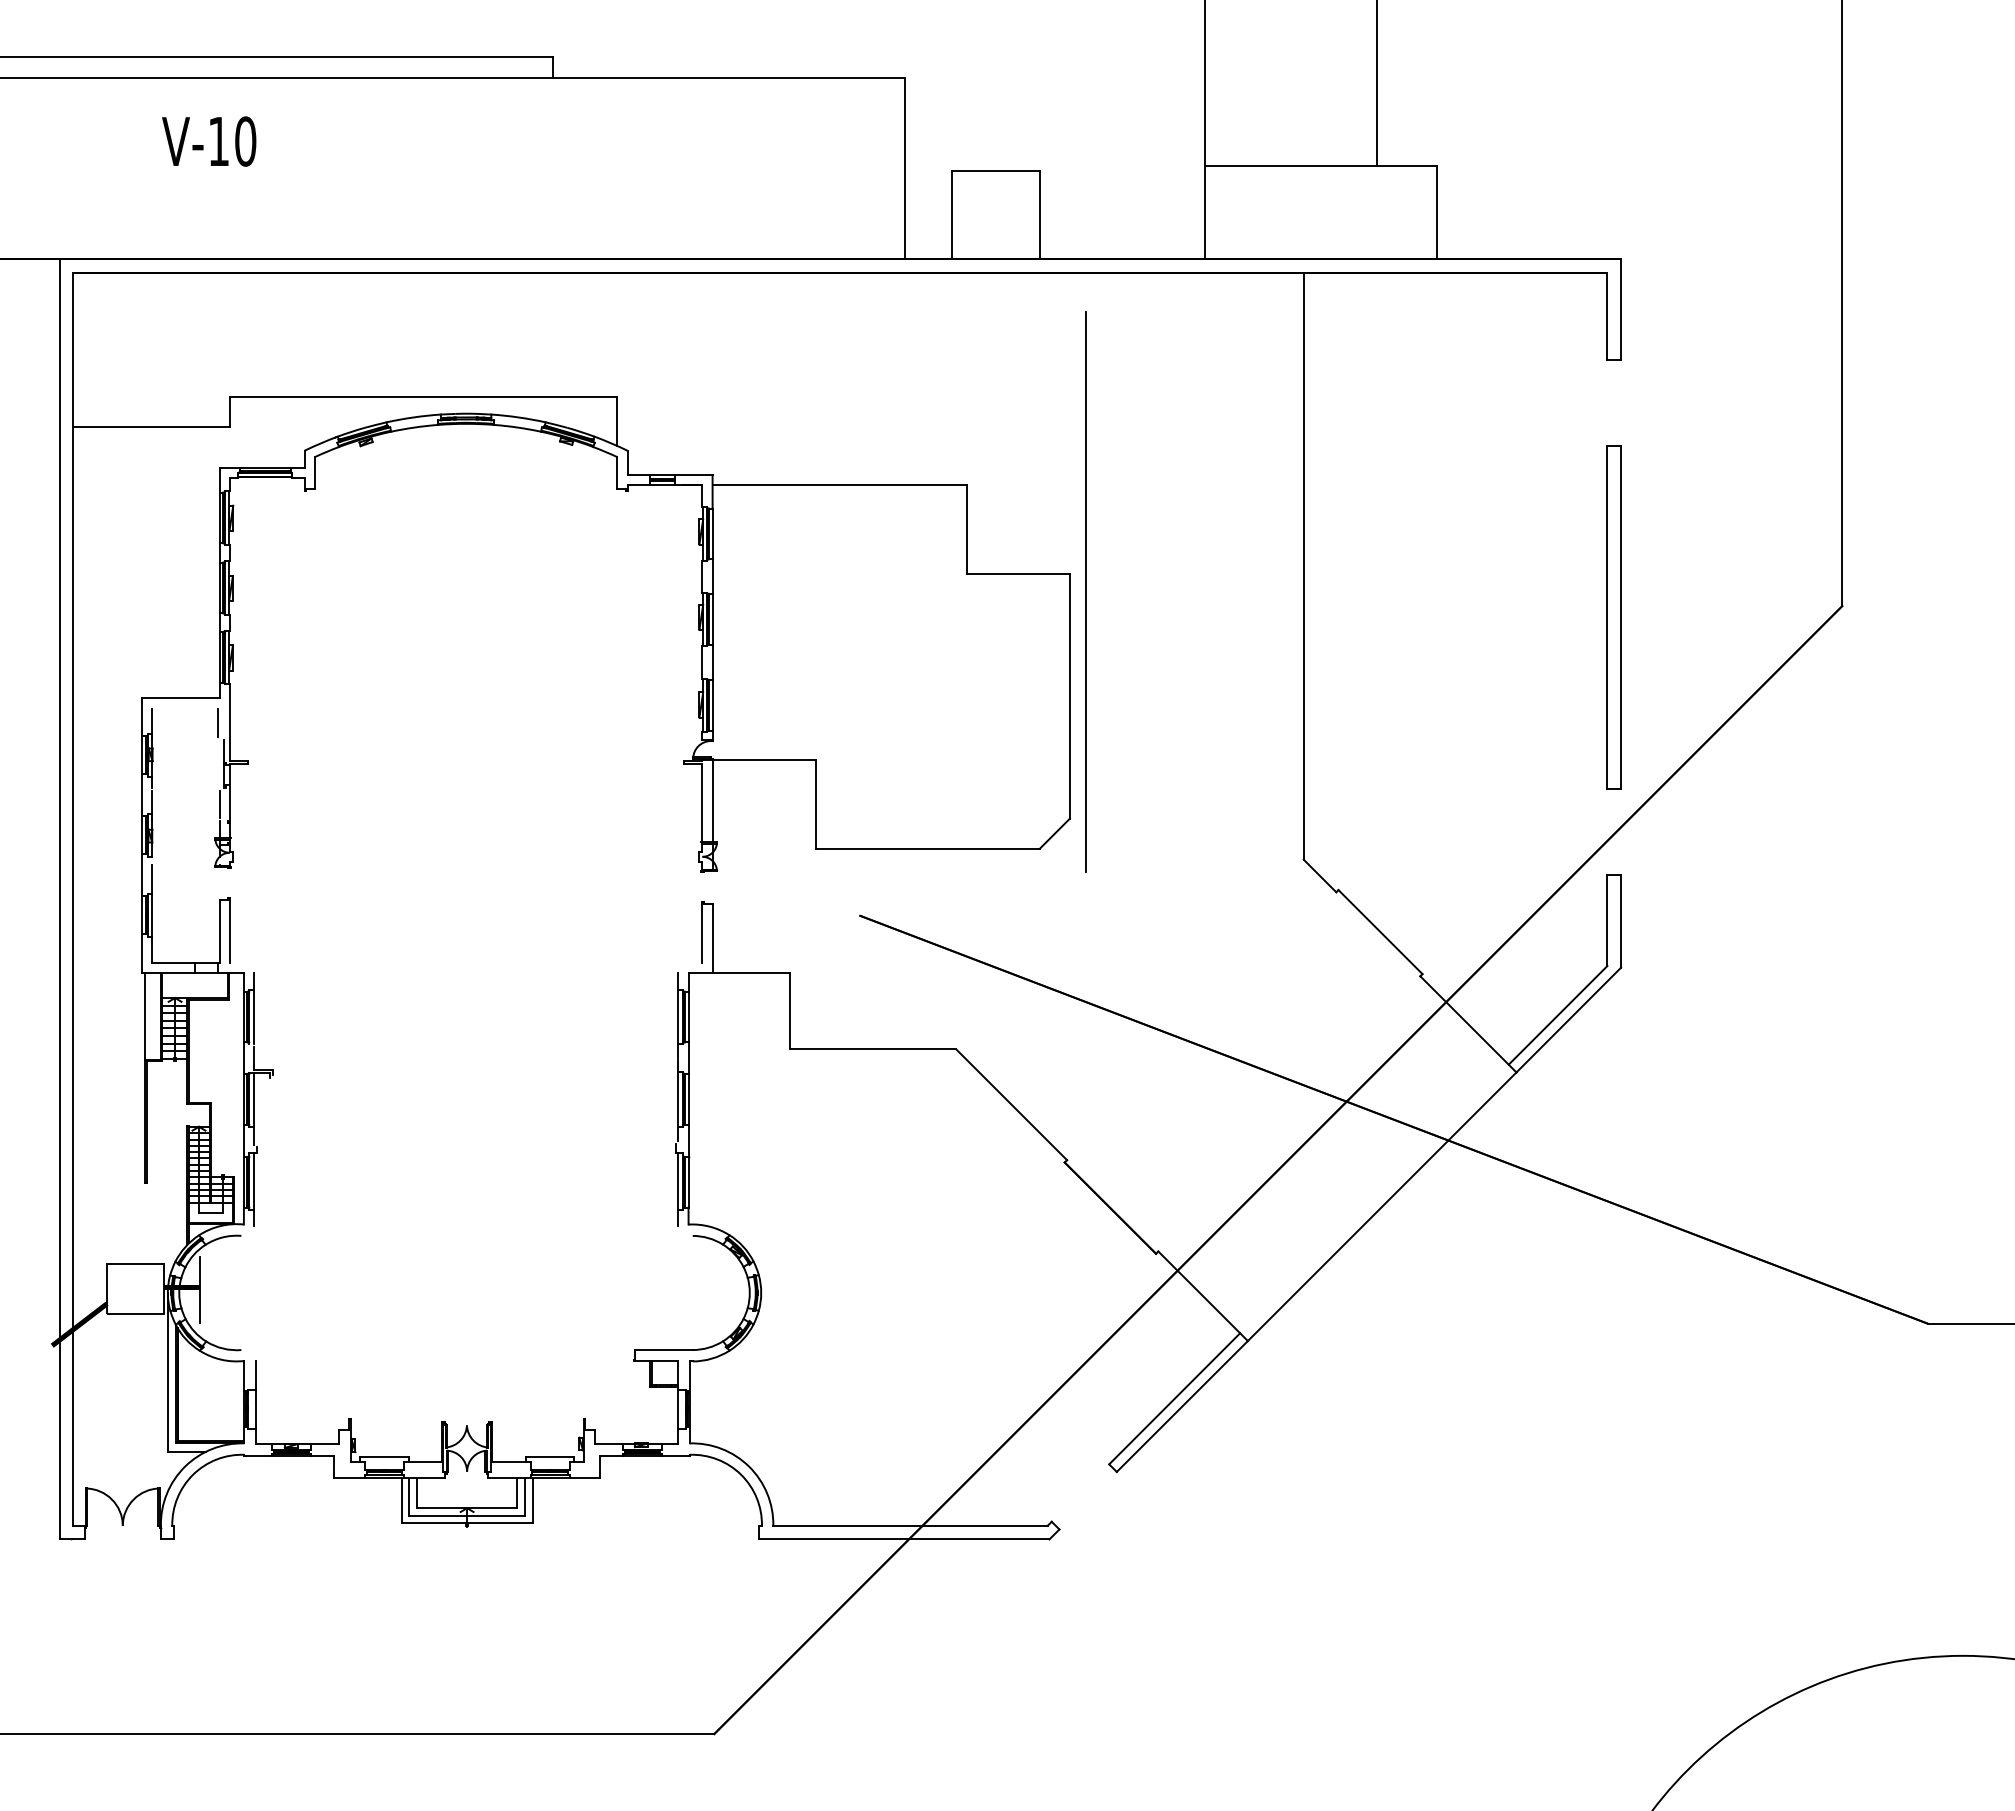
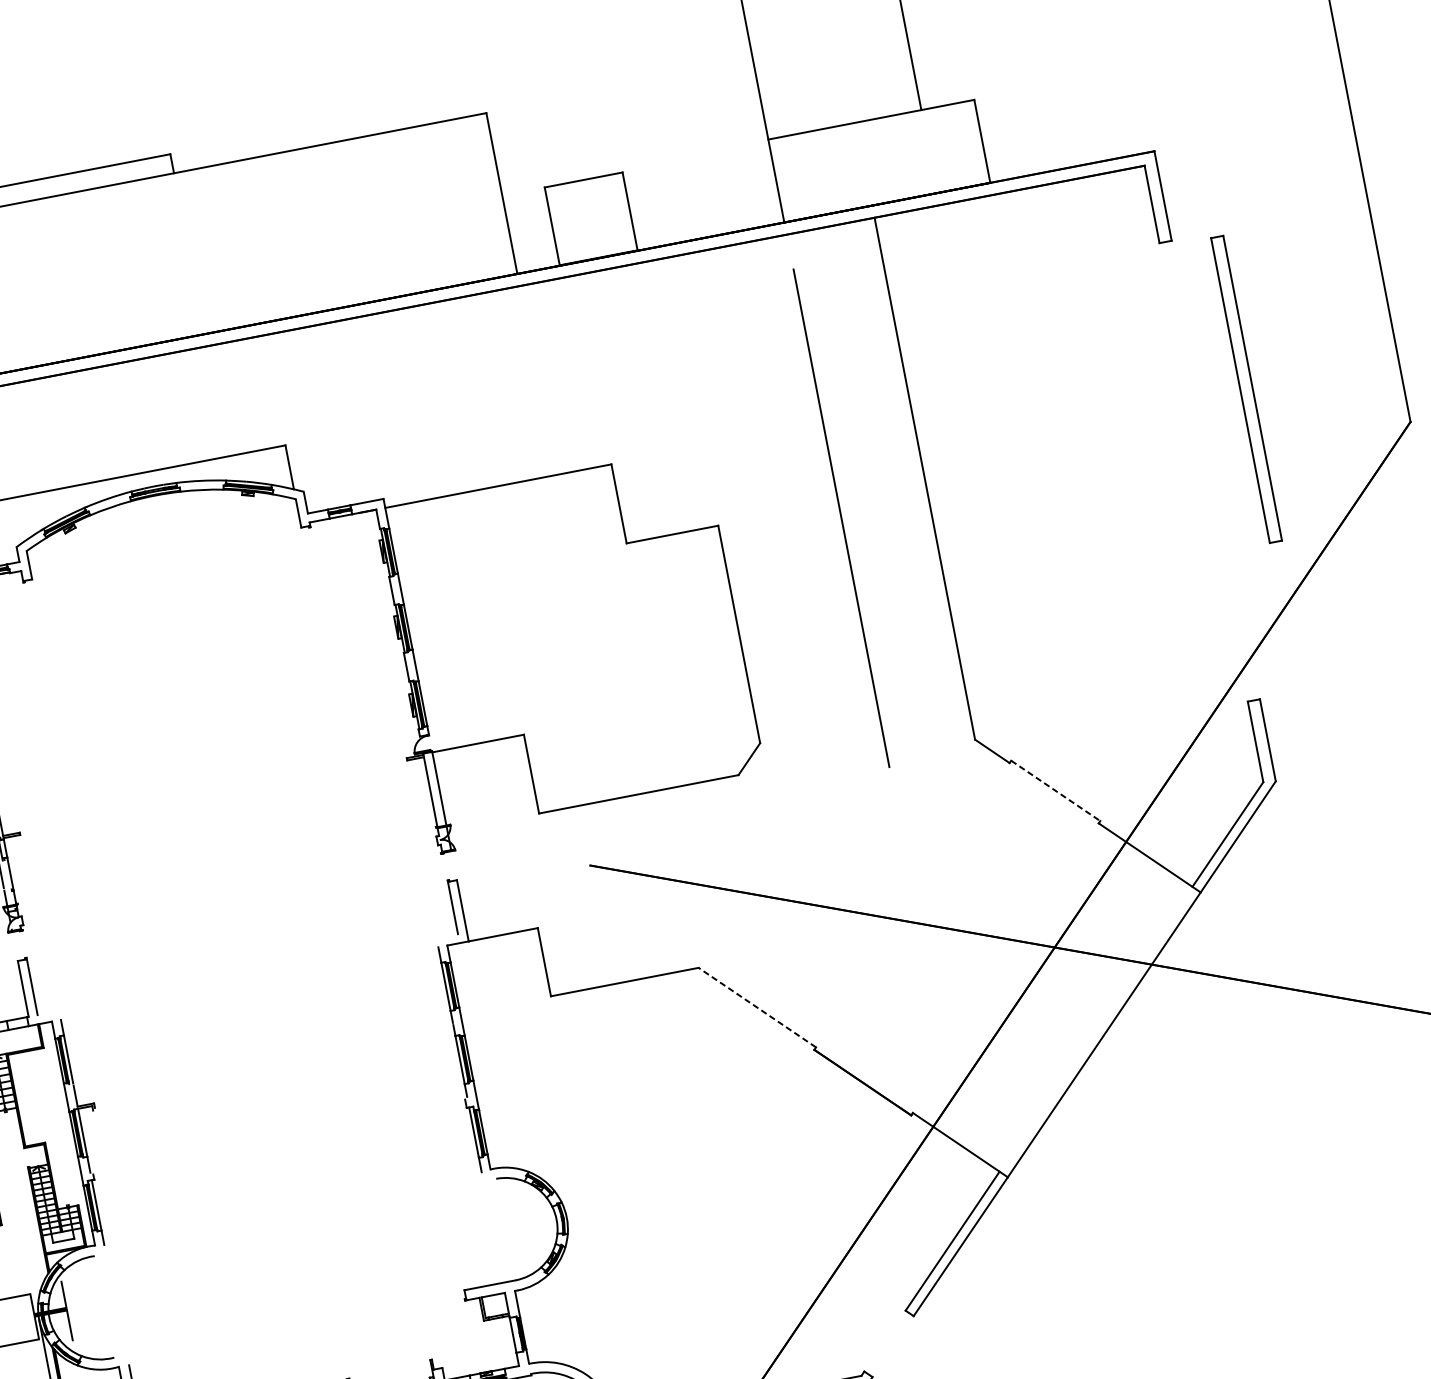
line: (1085, 591) -> (840, 518), moved
part: (1613, 617) -> (1245, 389), moved
line: (1380, 932) -> (1055, 791), solid -> dashed
line: (1011, 1104) -> (757, 1007), solid -> dashed

